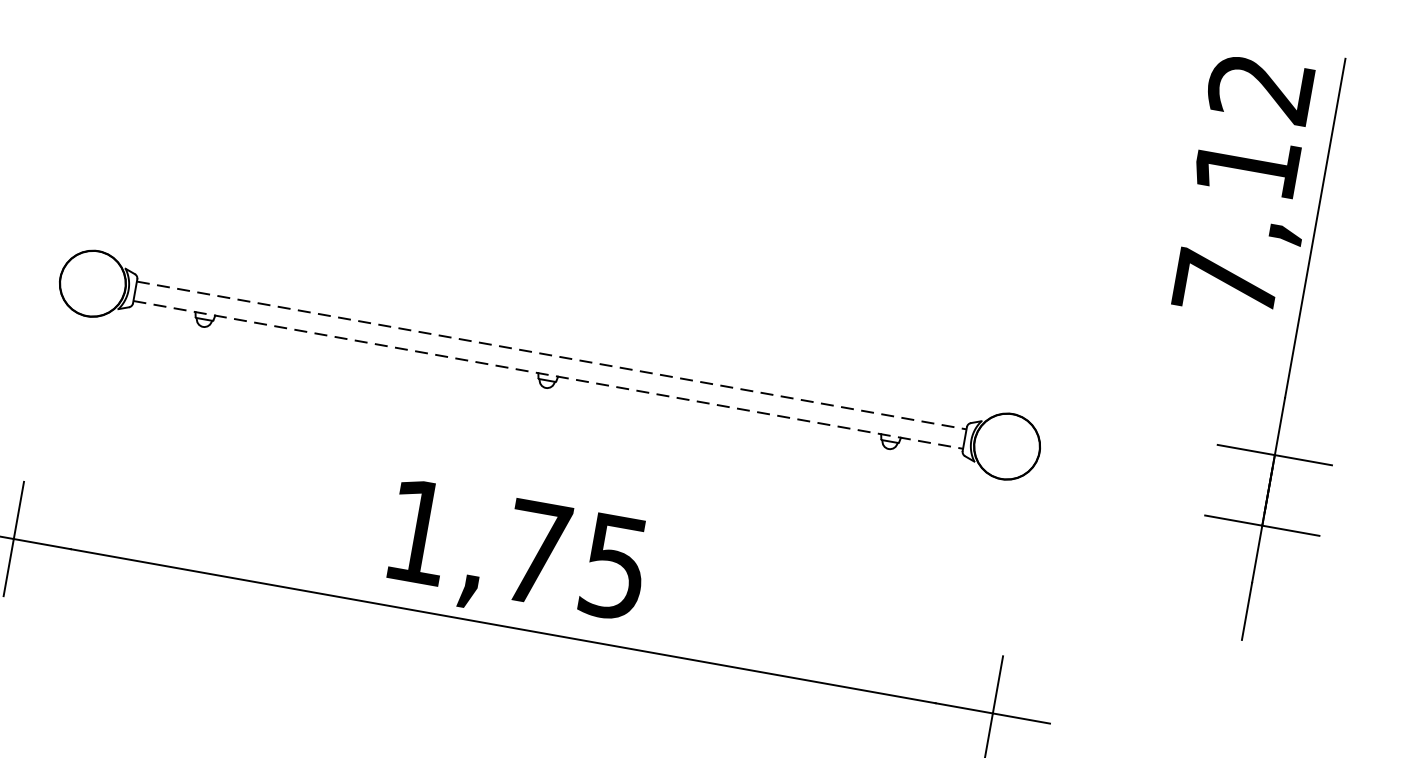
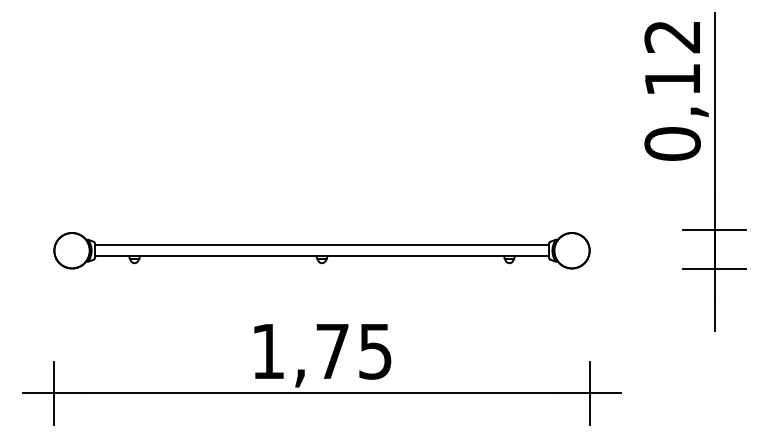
text: (1225, 283) -> (672, 143), 7,12 -> 0,12
line: (552, 355) -> (322, 245), dashed -> solid
line: (548, 375) -> (322, 256), dashed -> solid

